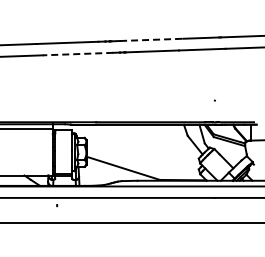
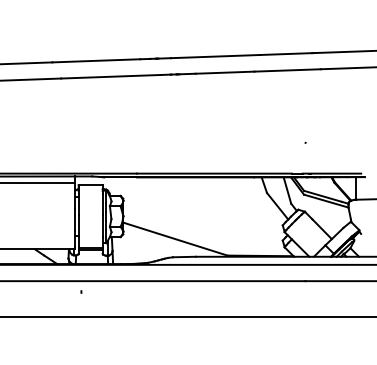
line: (151, 39) -> (215, 56), dashed -> solid
line: (77, 54) -> (110, 77), dashed -> solid

